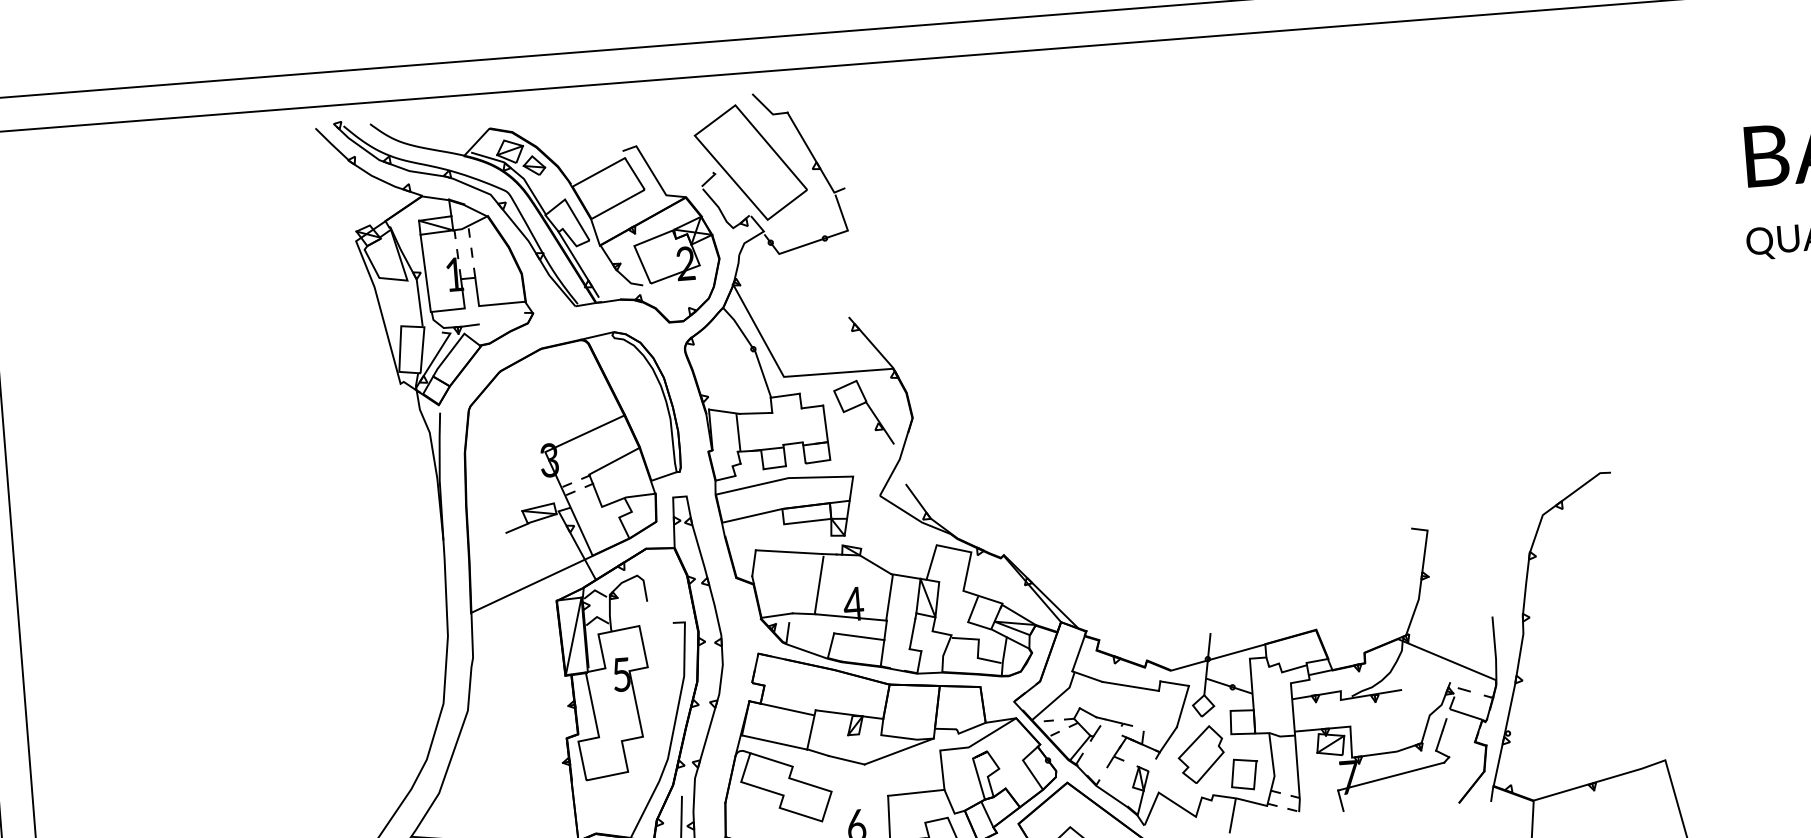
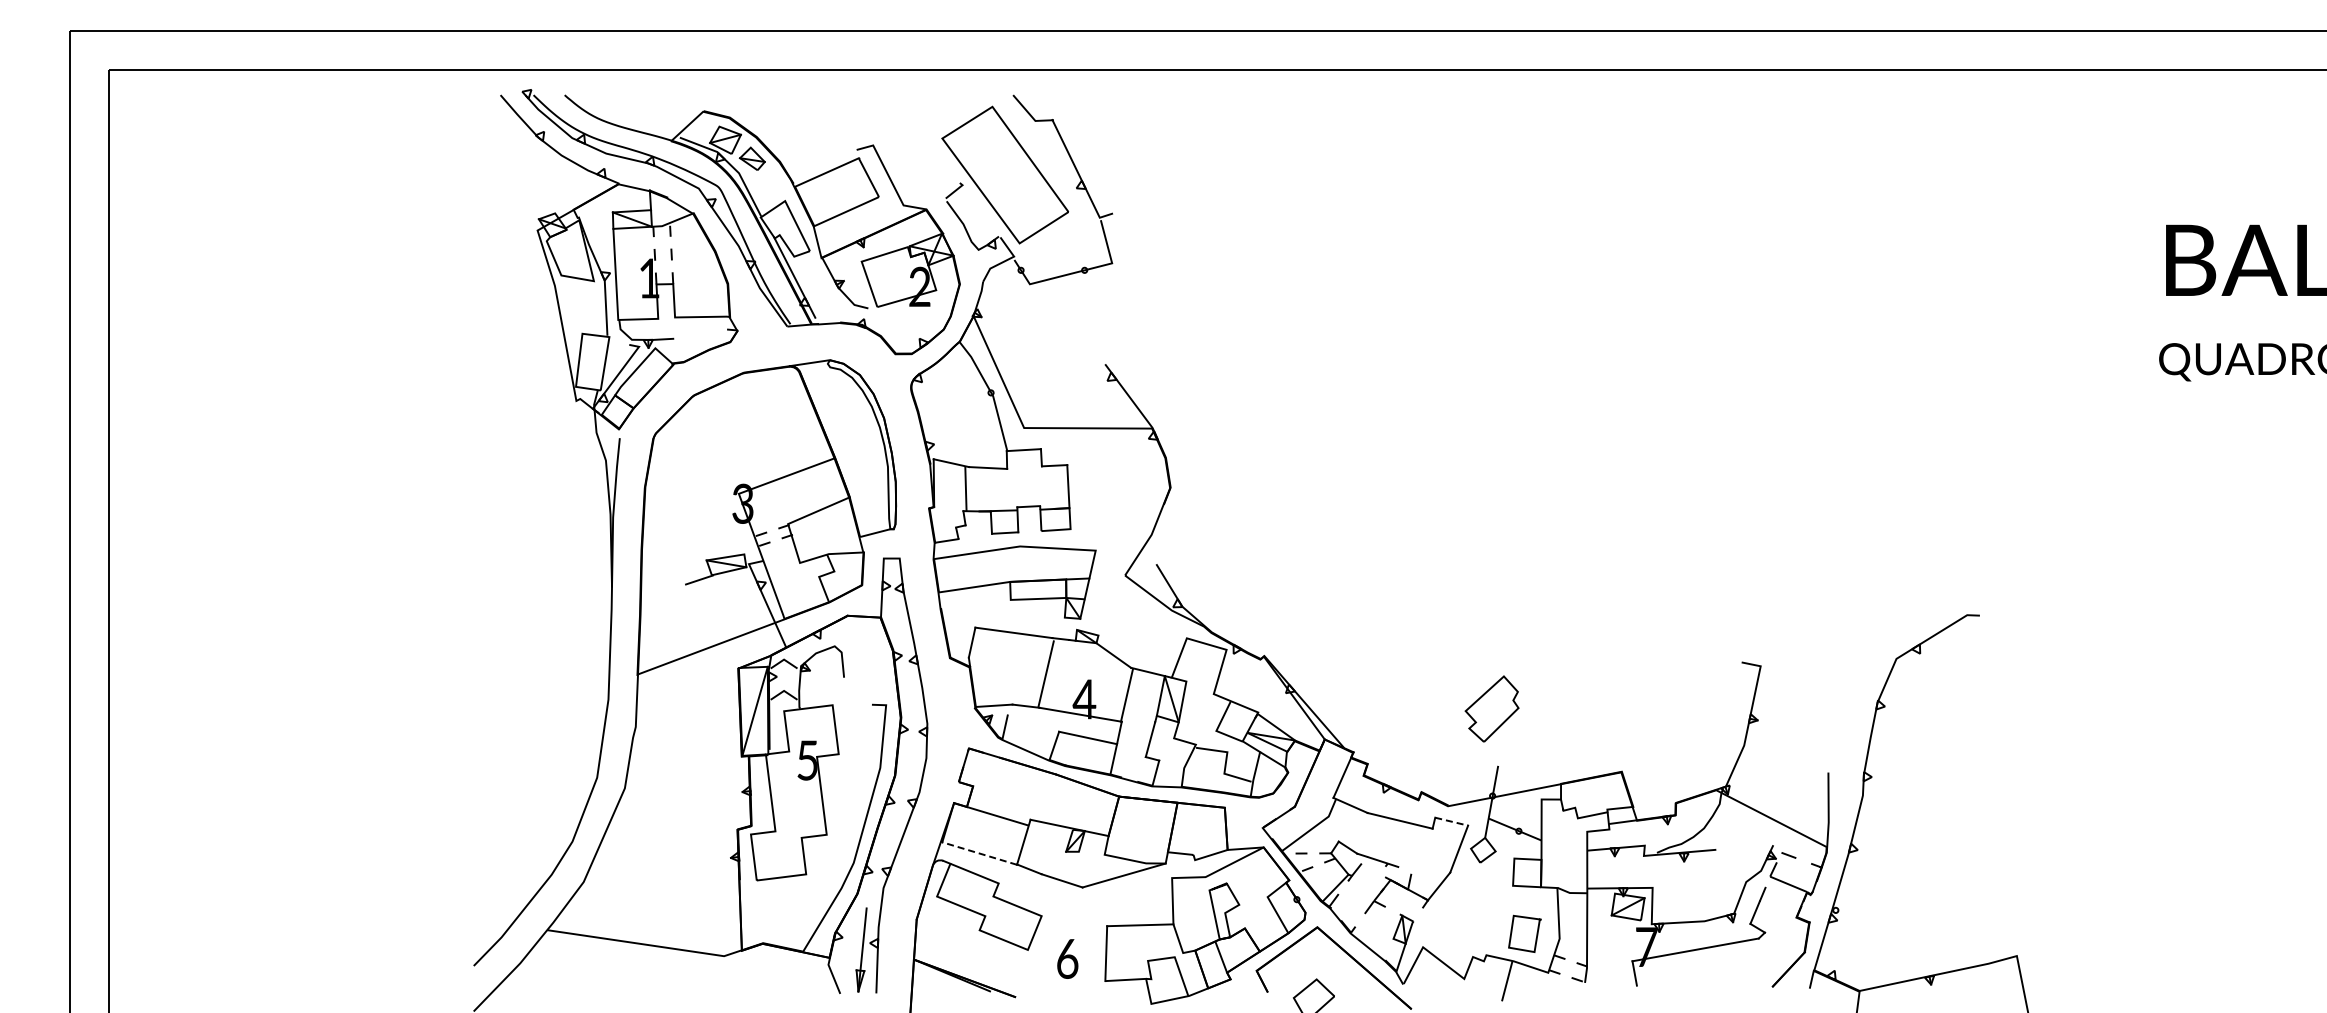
part: (870, 409) -> (1121, 474), removed
line: (1174, 683) -> (1451, 821), solid -> dashed
line: (774, 742) -> (979, 853), solid -> dashed
part: (1200, 754) -> (1491, 708), moved

